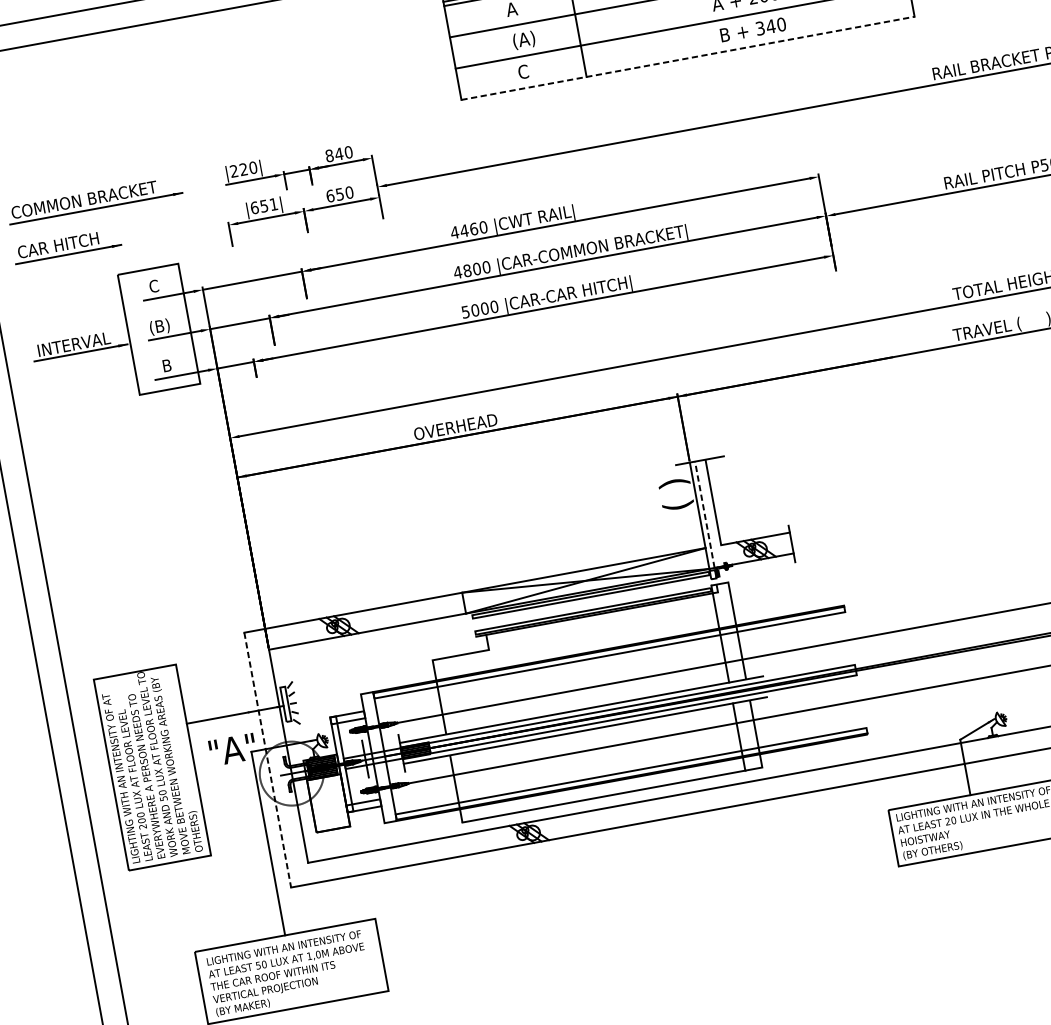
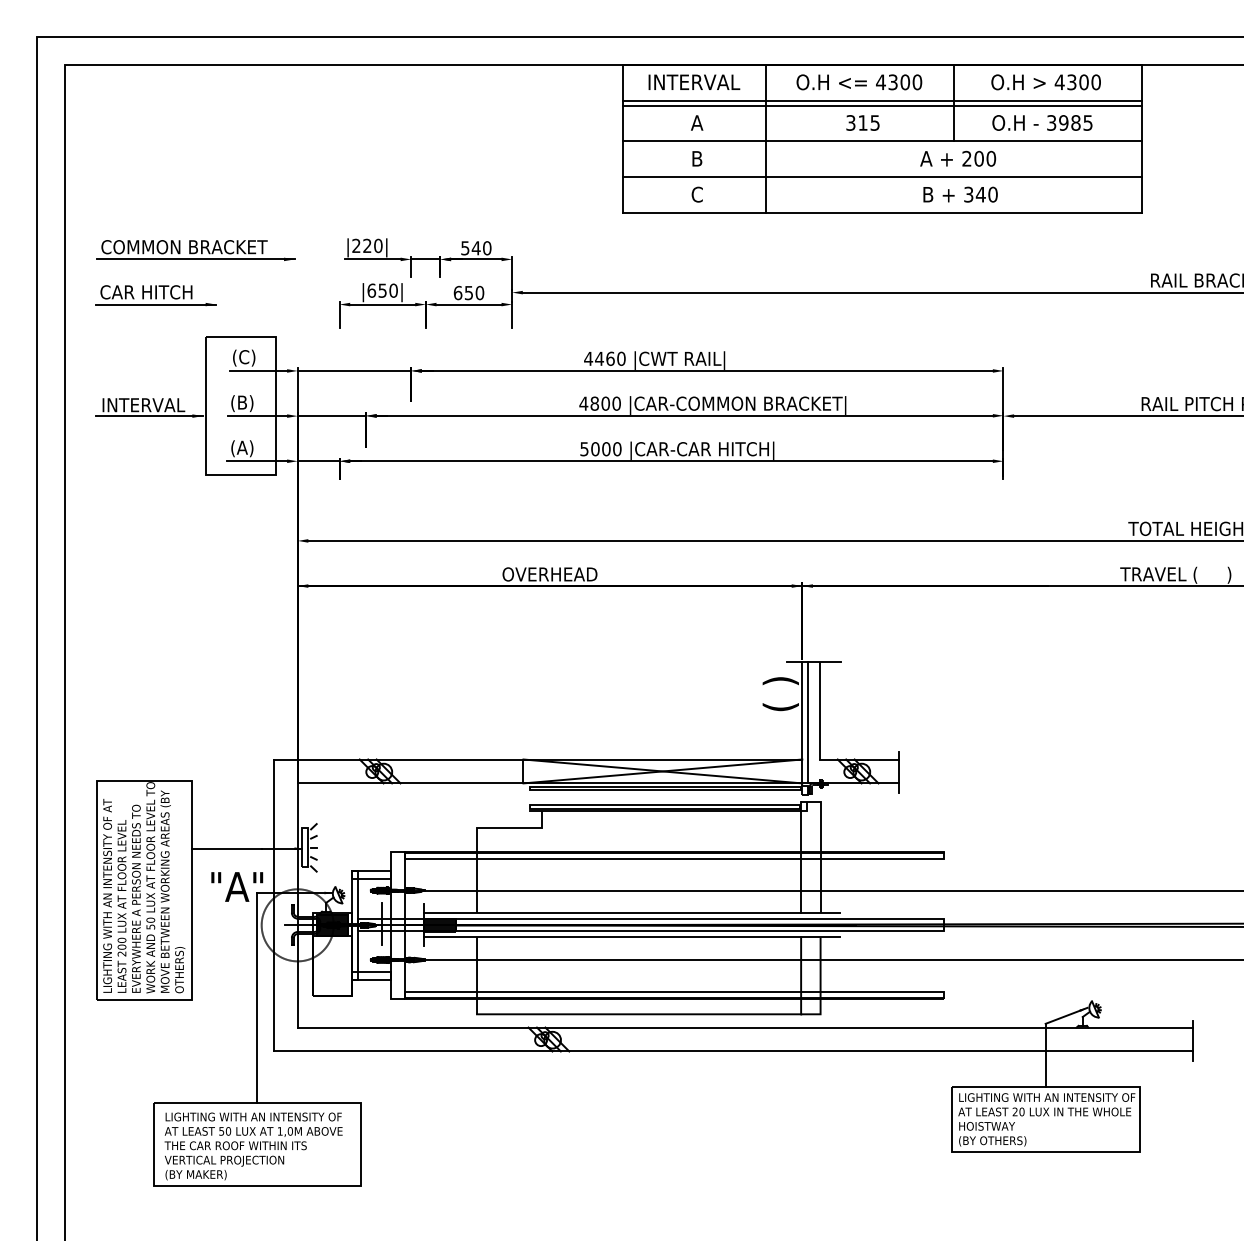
text: (524, 40) -> (704, 159), (A) -> B
line: (688, 58) -> (882, 213), dashed -> solid
text: (329, 156) -> (465, 248), 840 -> 540
text: (273, 204) -> (393, 290), |651| -> |650|
text: (154, 286) -> (244, 357), C -> (C)
text: (167, 366) -> (242, 448), B -> (A)
line: (705, 514) -> (808, 722), dashed -> solid
line: (267, 760) -> (273, 905), dashed -> solid

